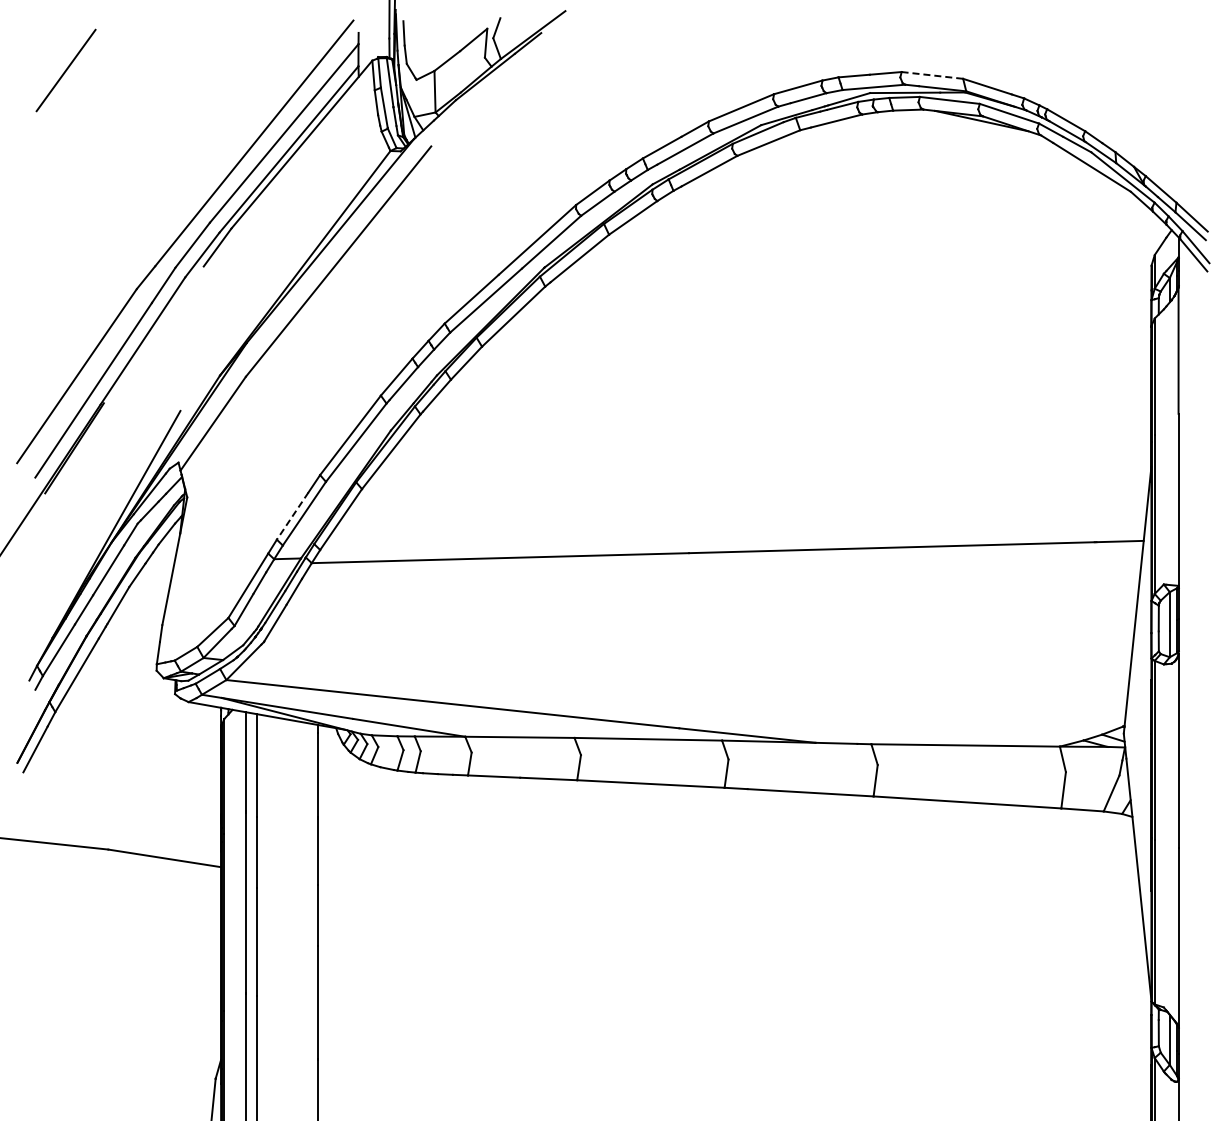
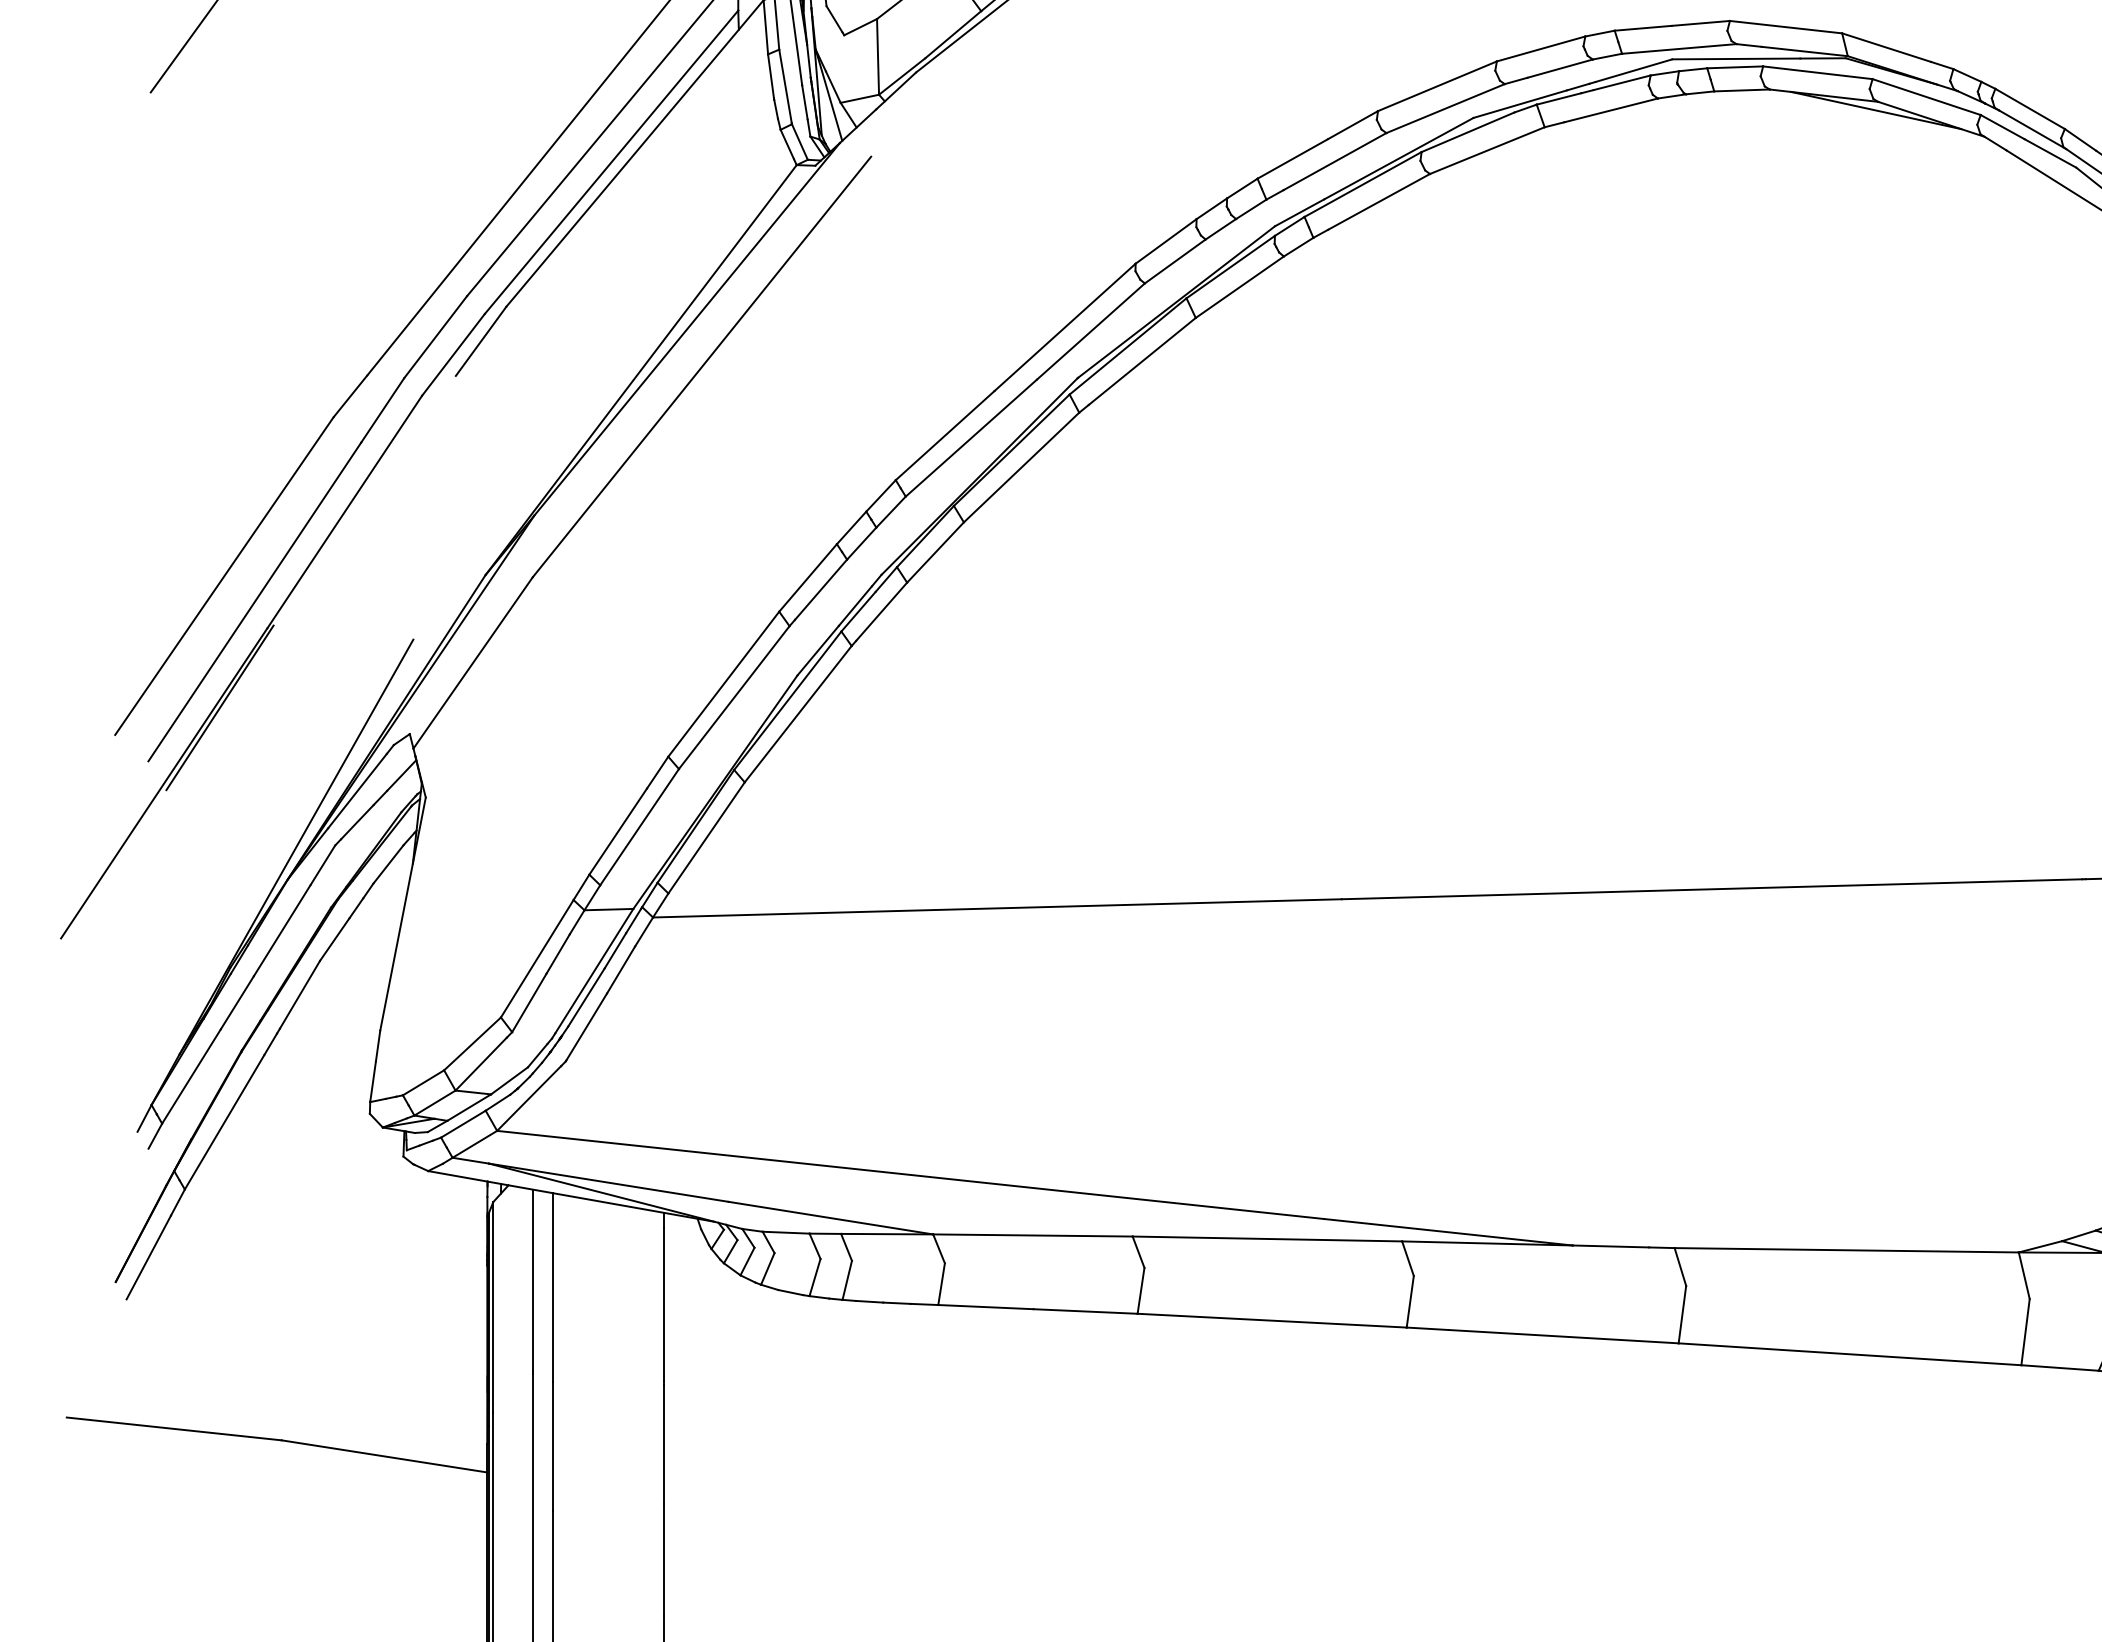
line: (932, 75) -> (1786, 27), dashed -> solid
line: (292, 516) -> (617, 832), dashed -> solid

